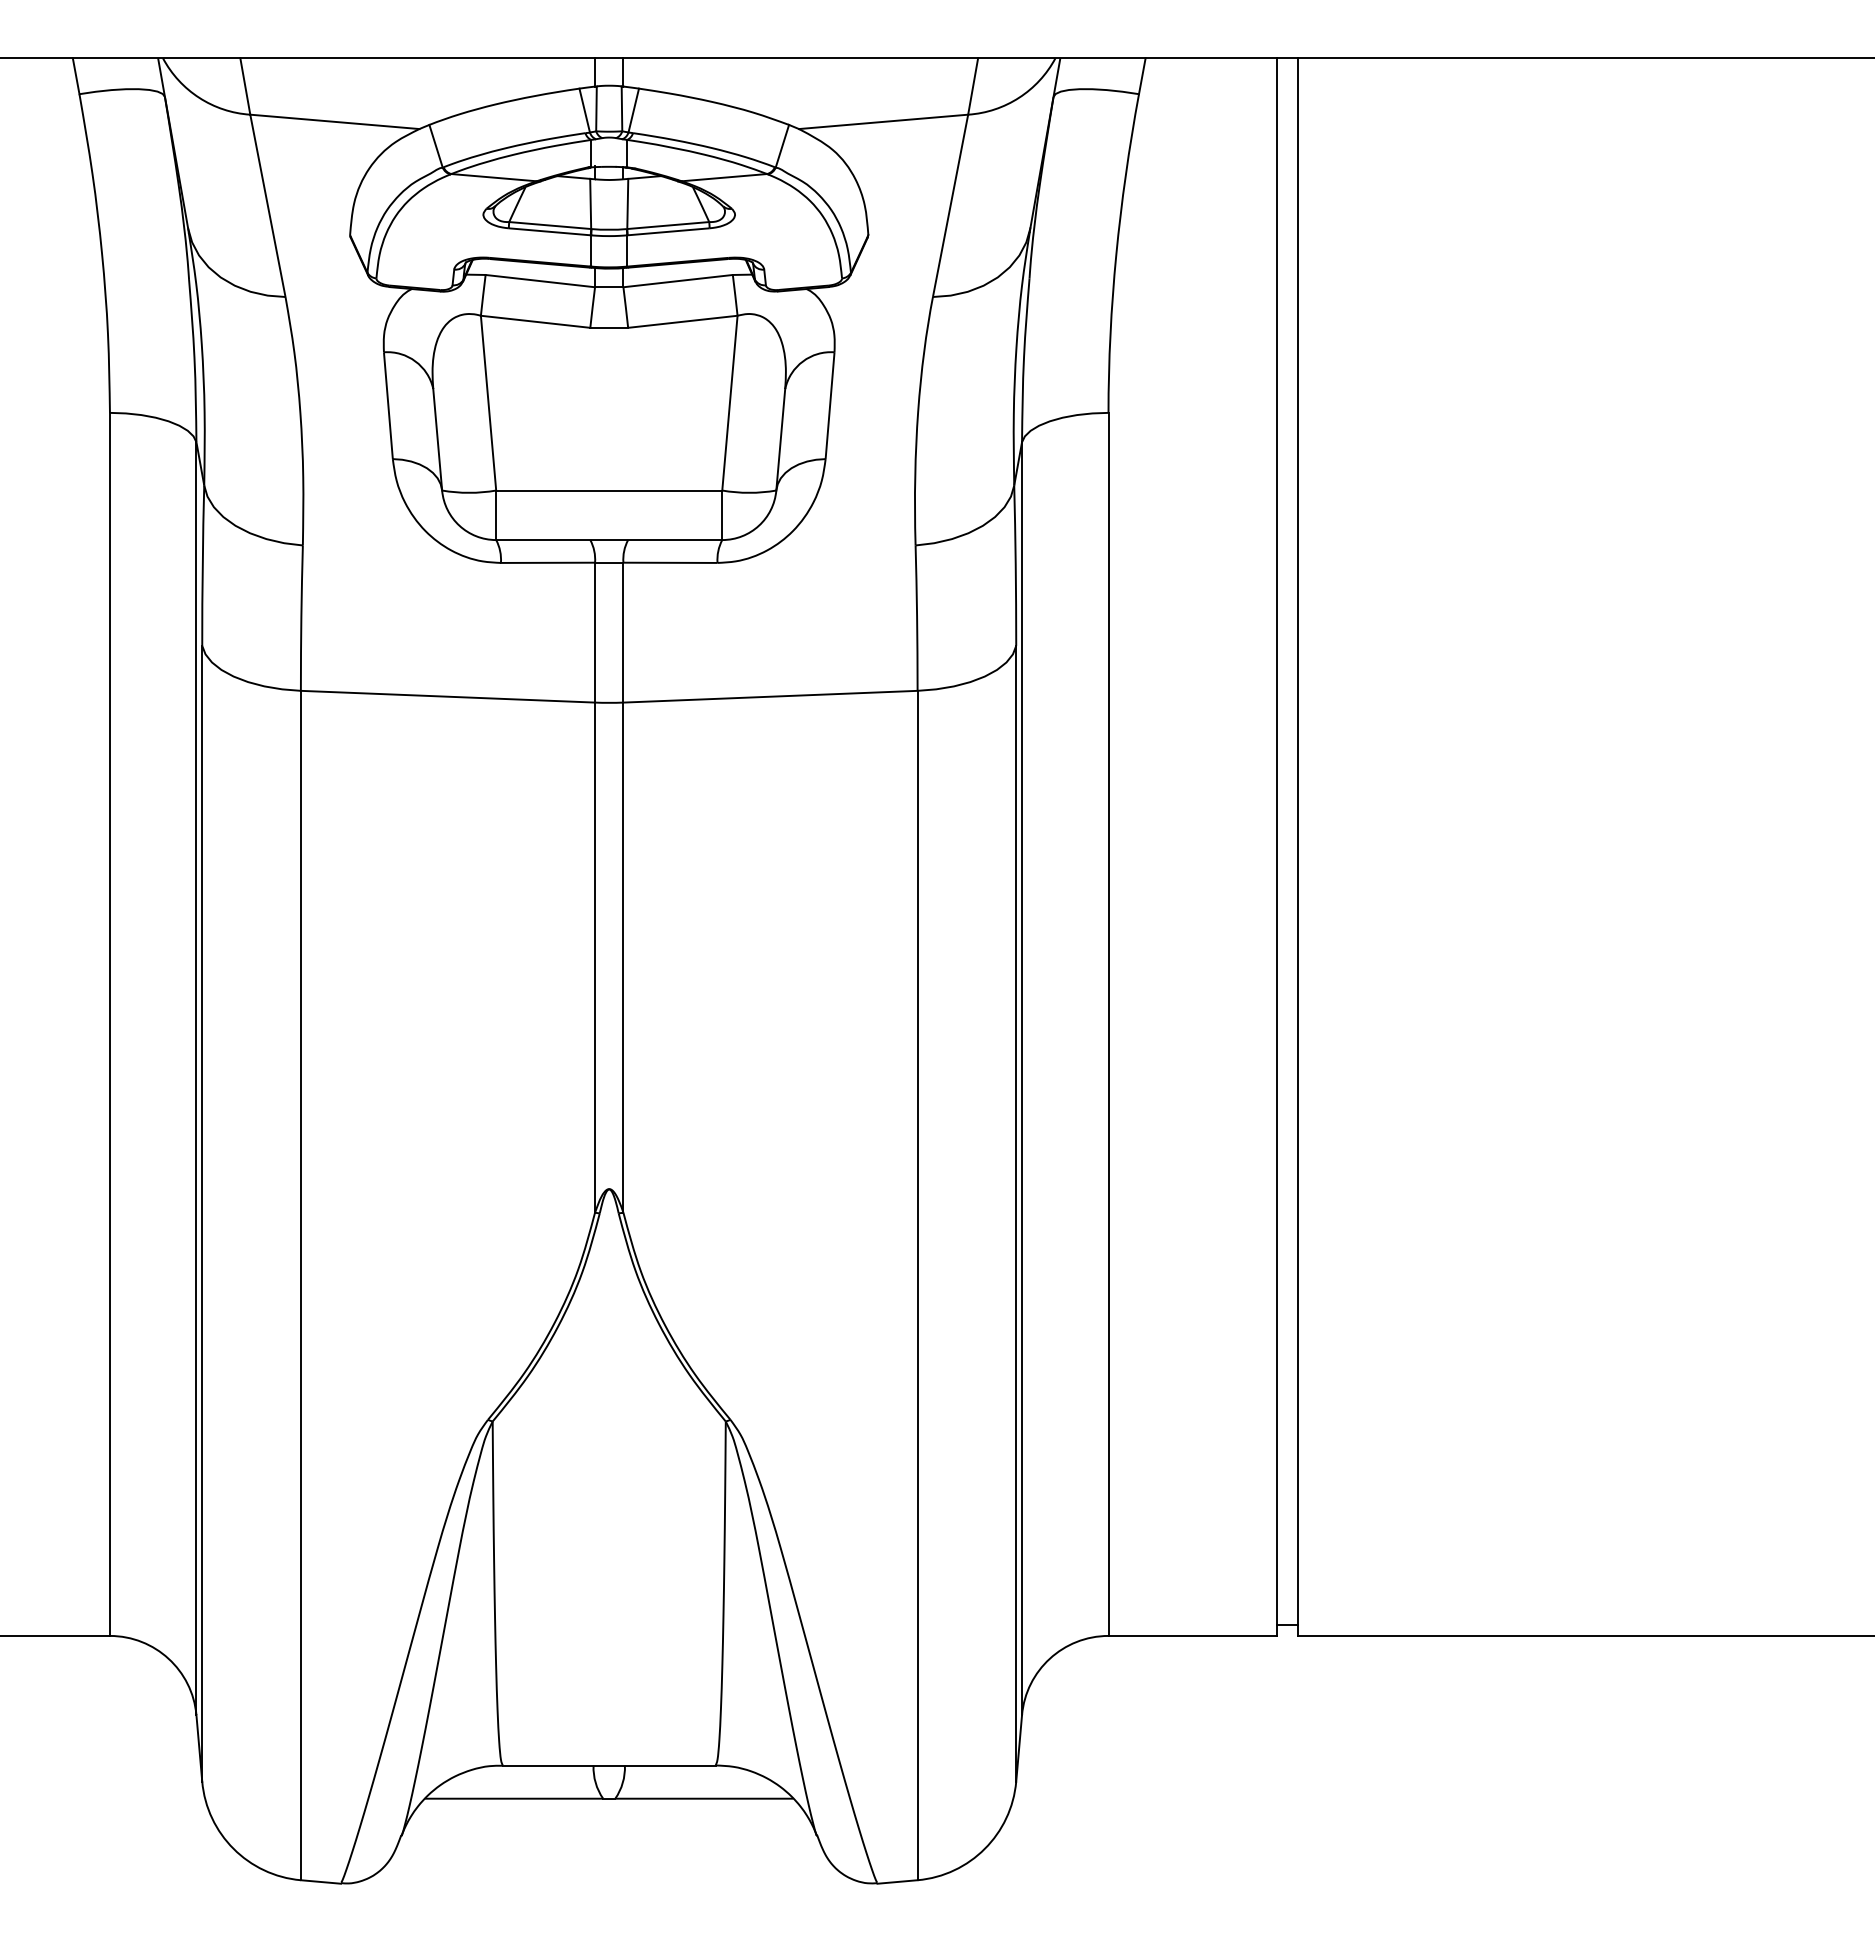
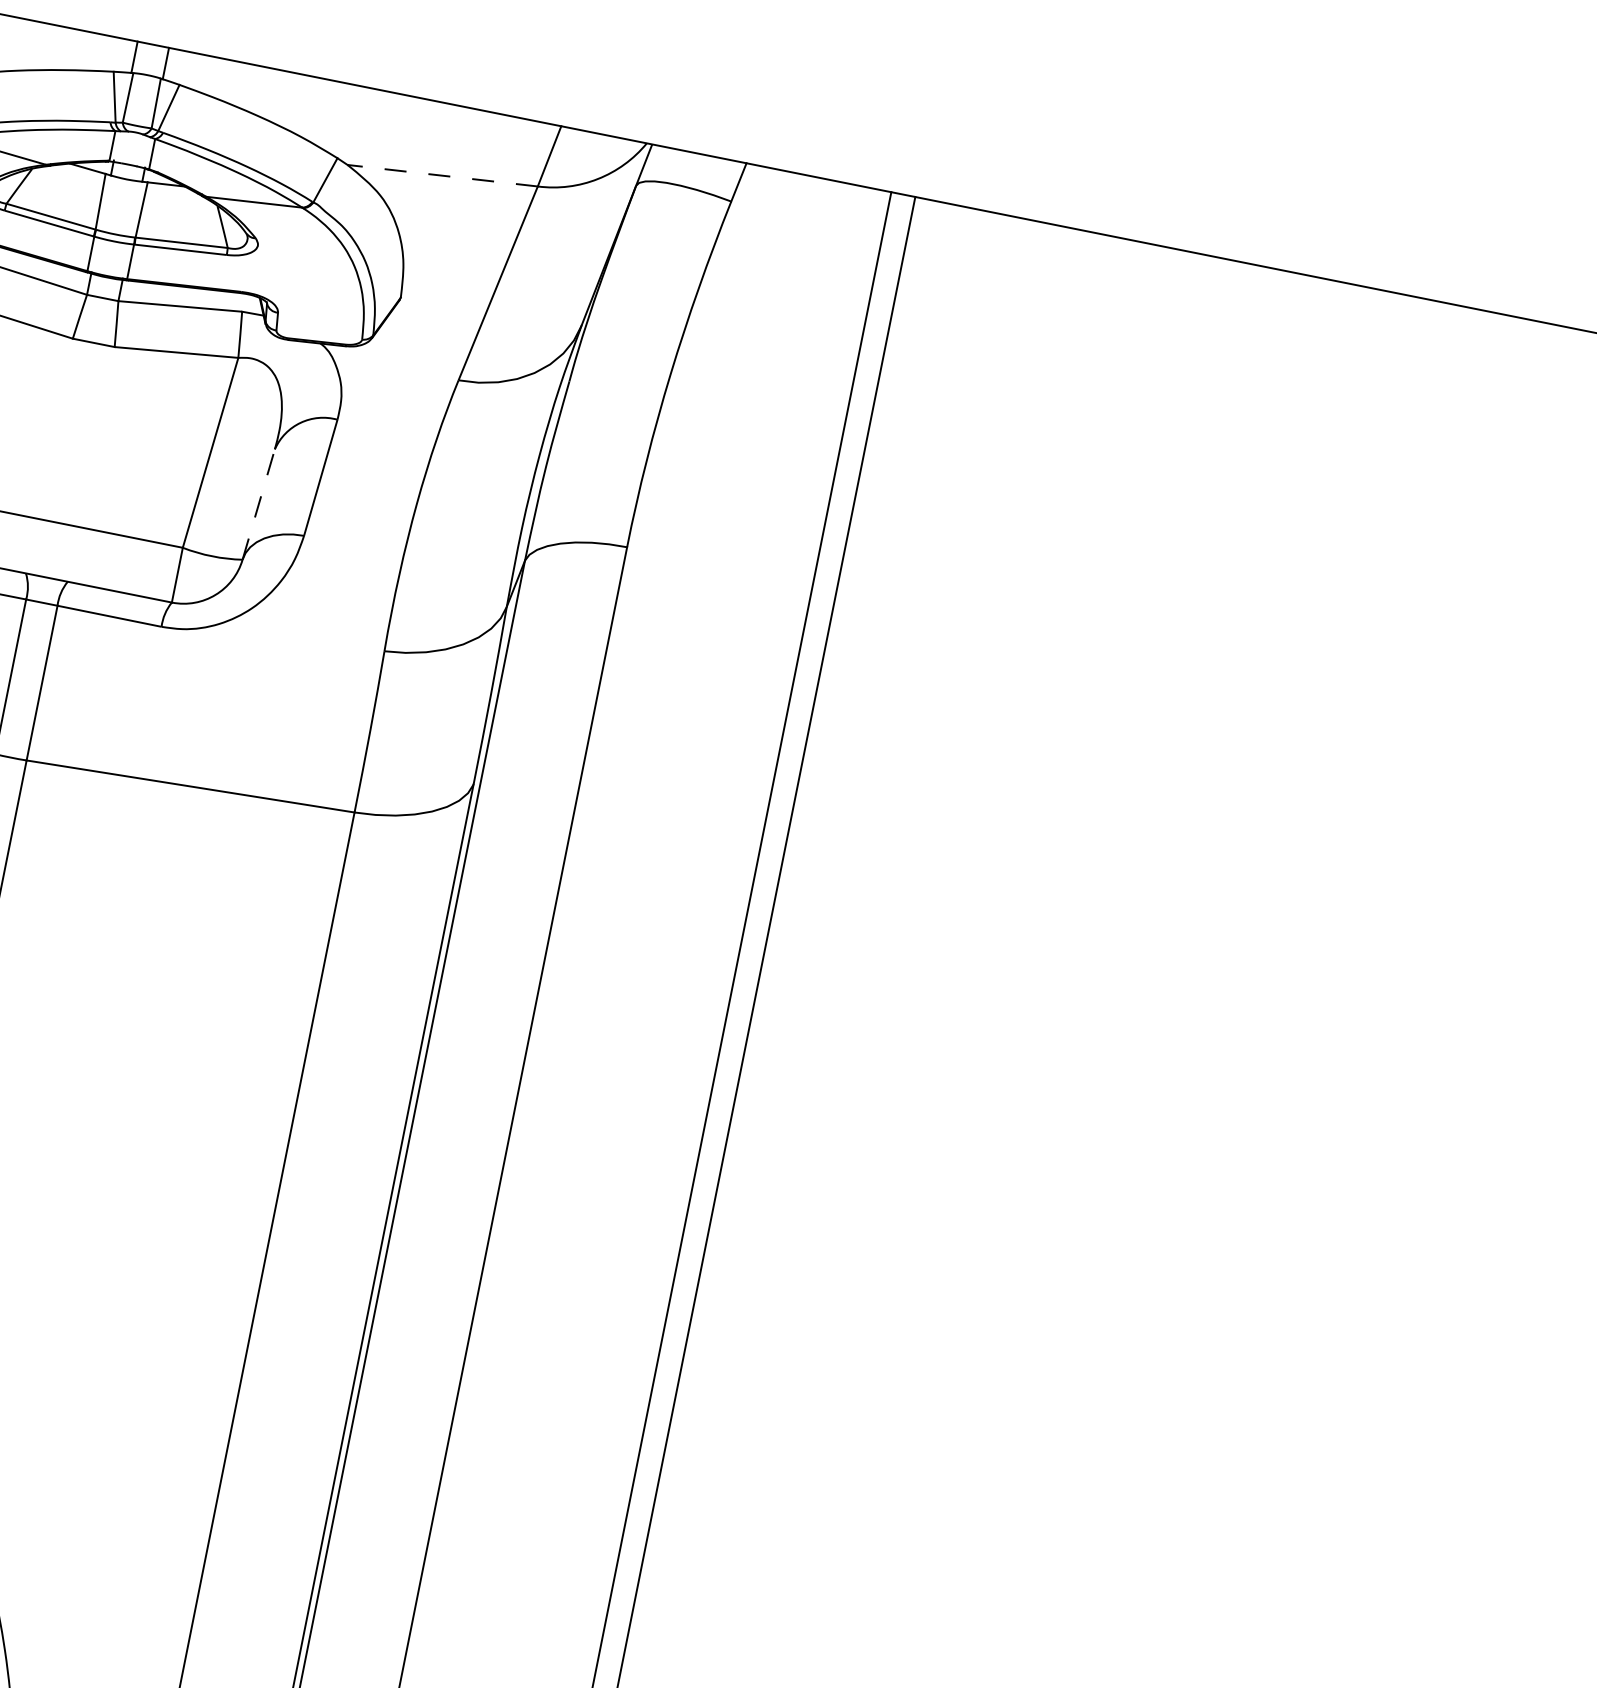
line: (883, 121) -> (442, 175), solid -> dashed
line: (780, 439) -> (258, 504), solid -> dashed

